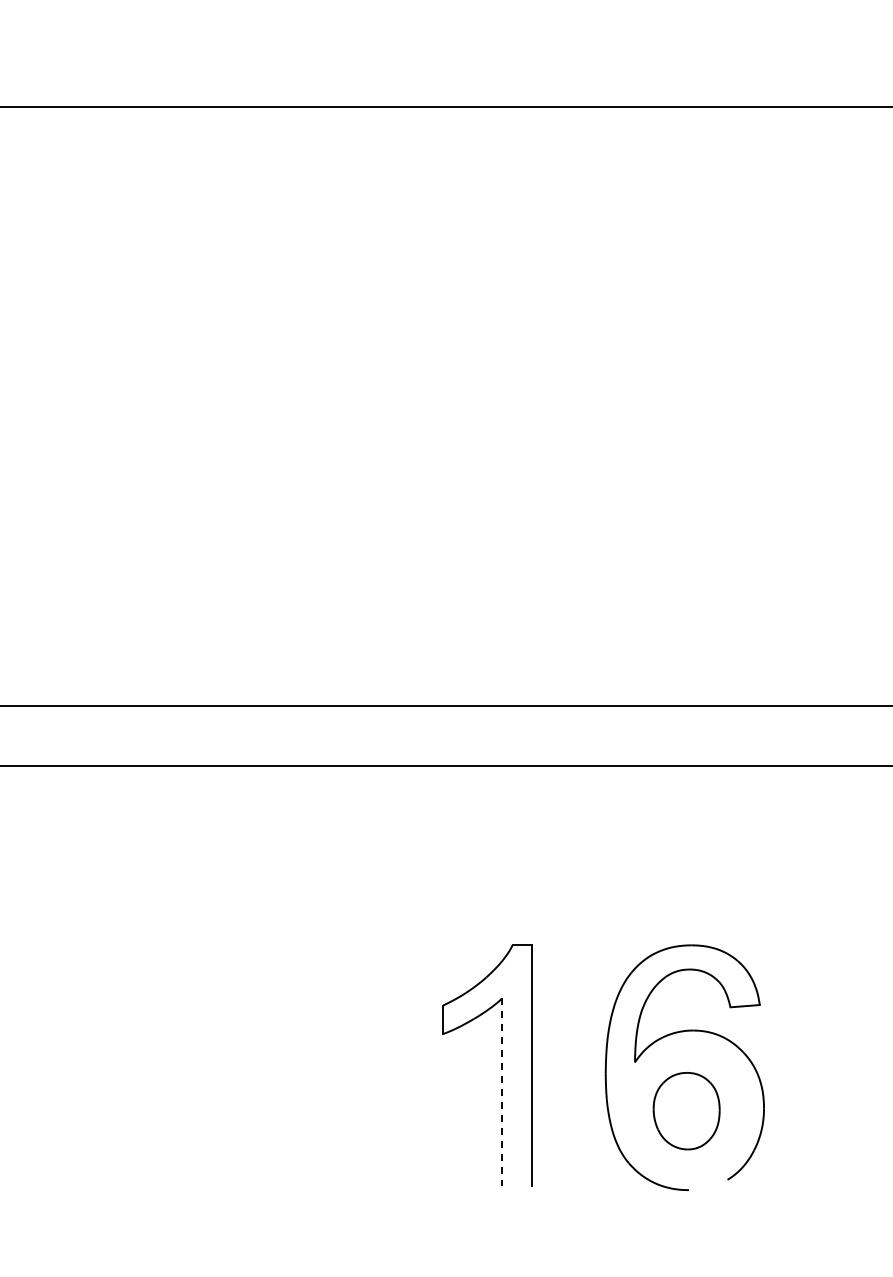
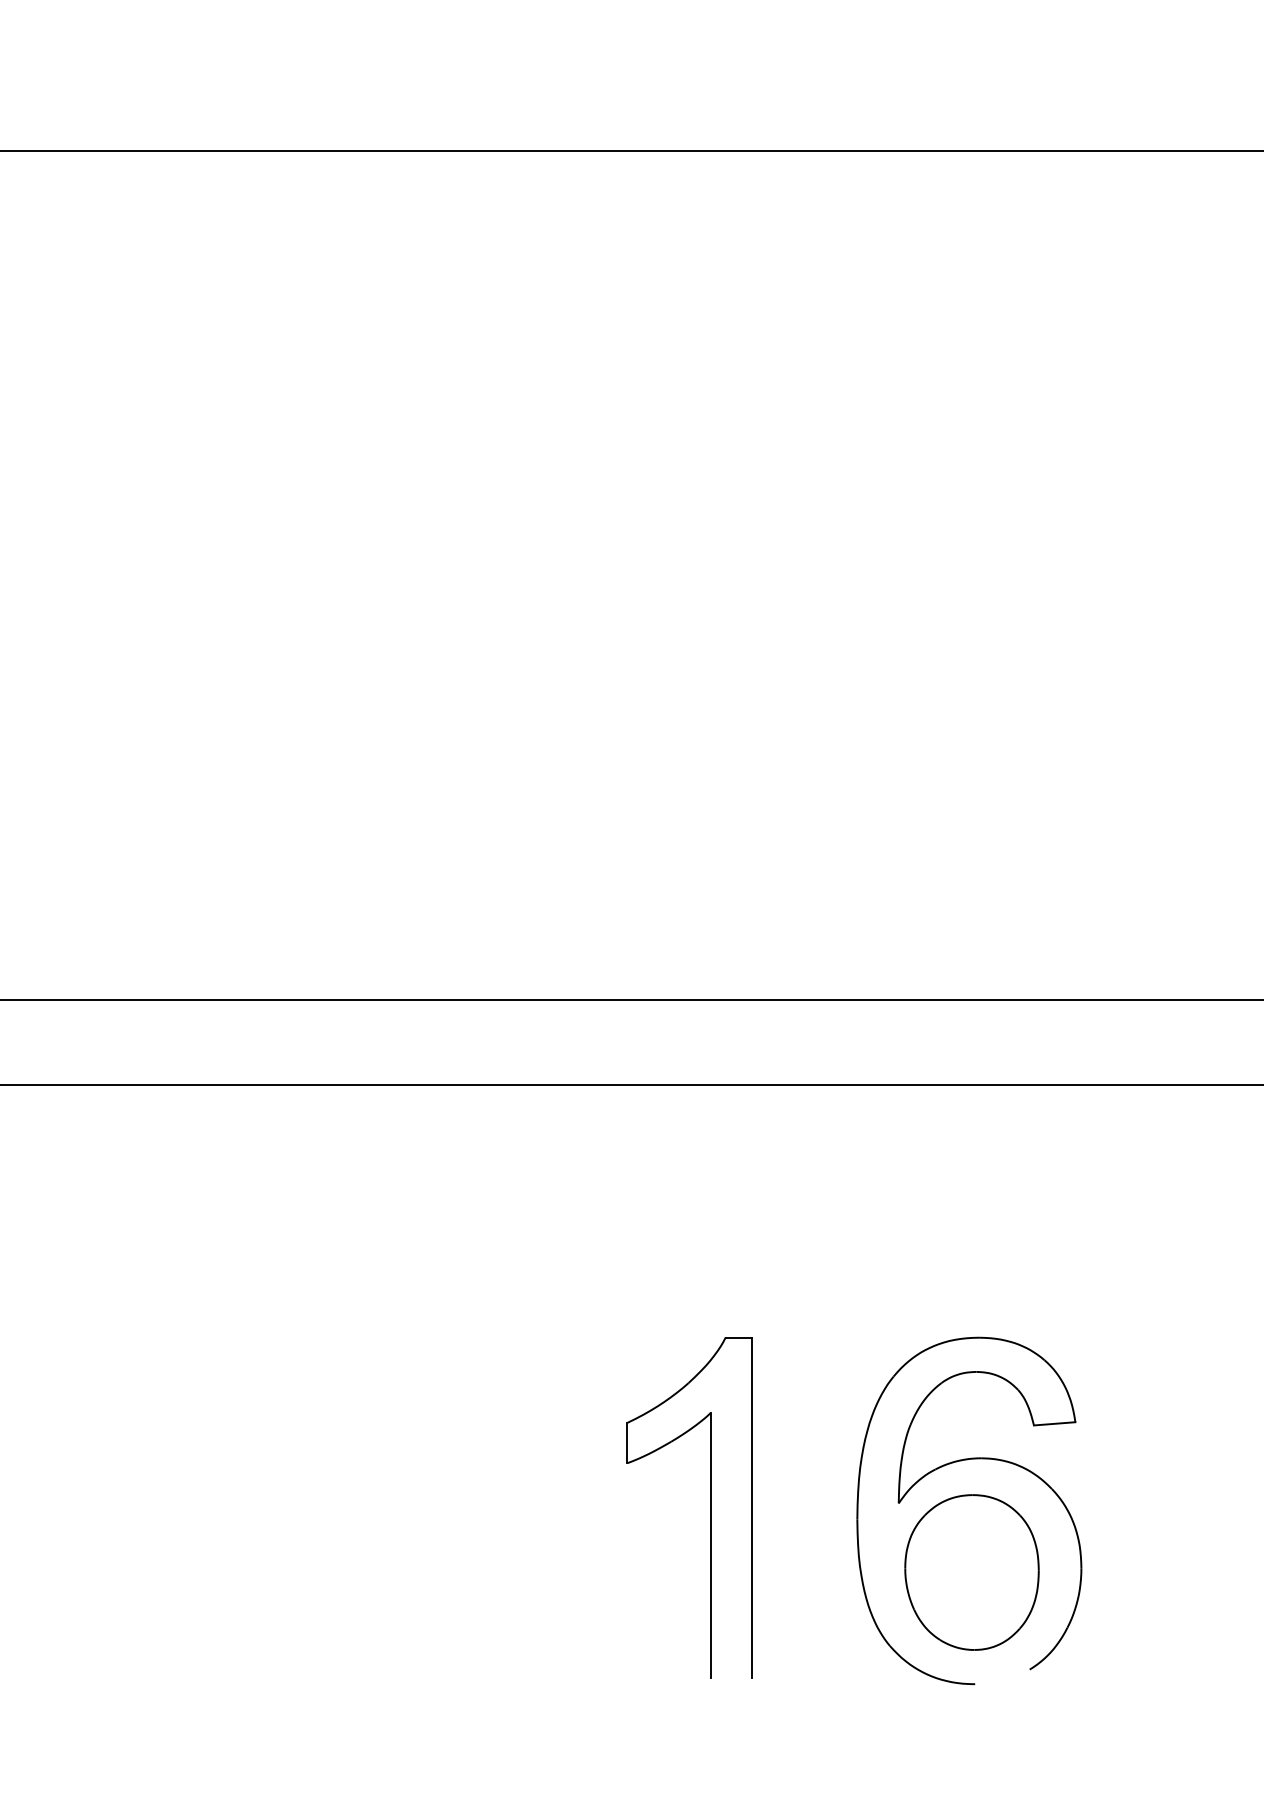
line: (502, 1092) -> (711, 1546), dashed -> solid
part: (686, 1110) -> (971, 1571), size x1.43

